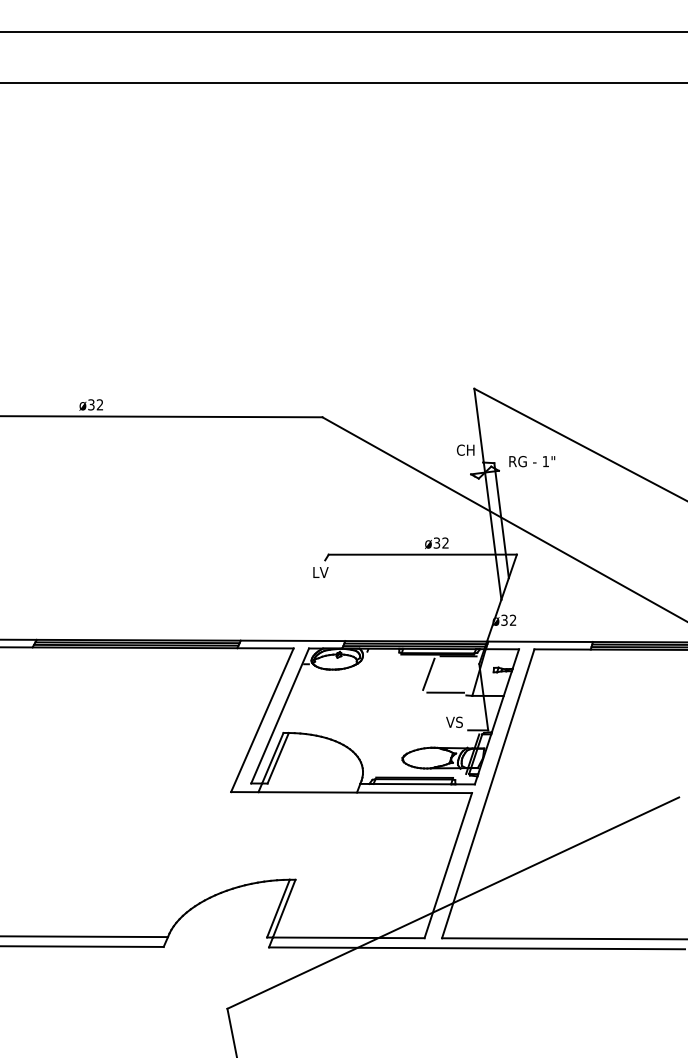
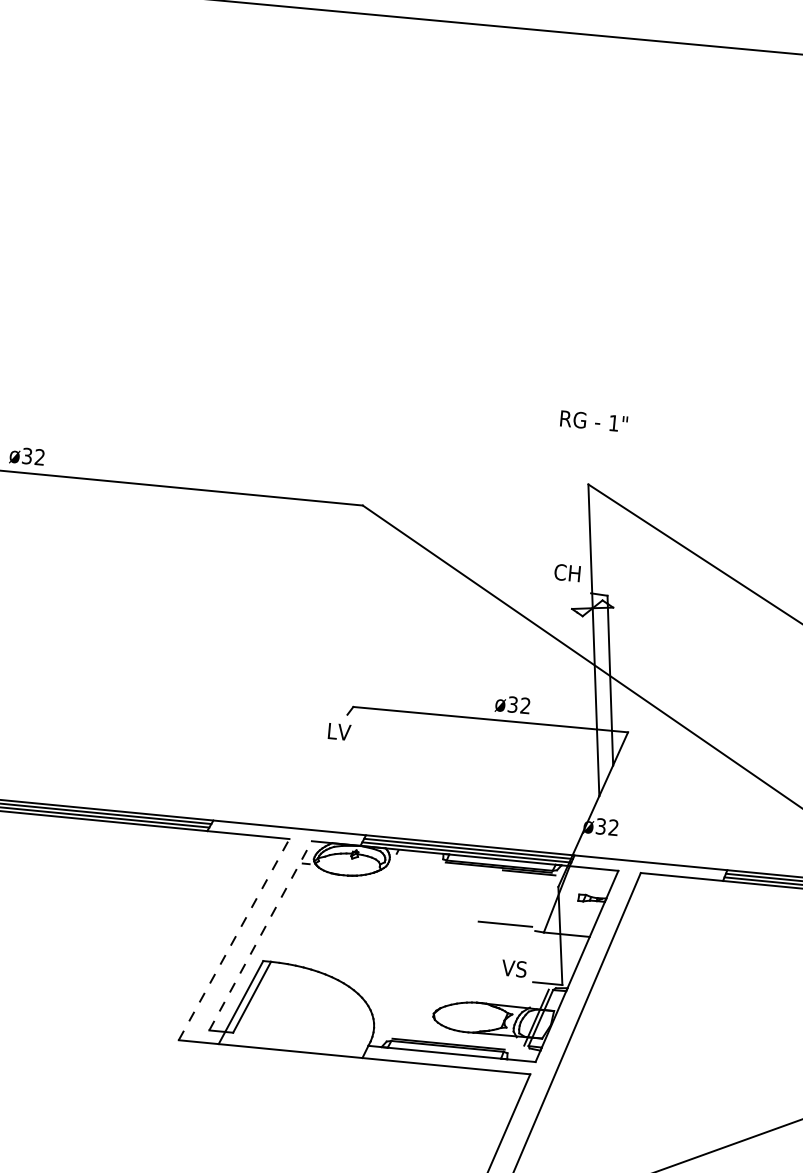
text: (532, 461) -> (594, 421), moved
line: (428, 673) -> (482, 893), removed
line: (280, 715) -> (261, 935), solid -> dashed
line: (262, 719) -> (234, 938), solid -> dashed

